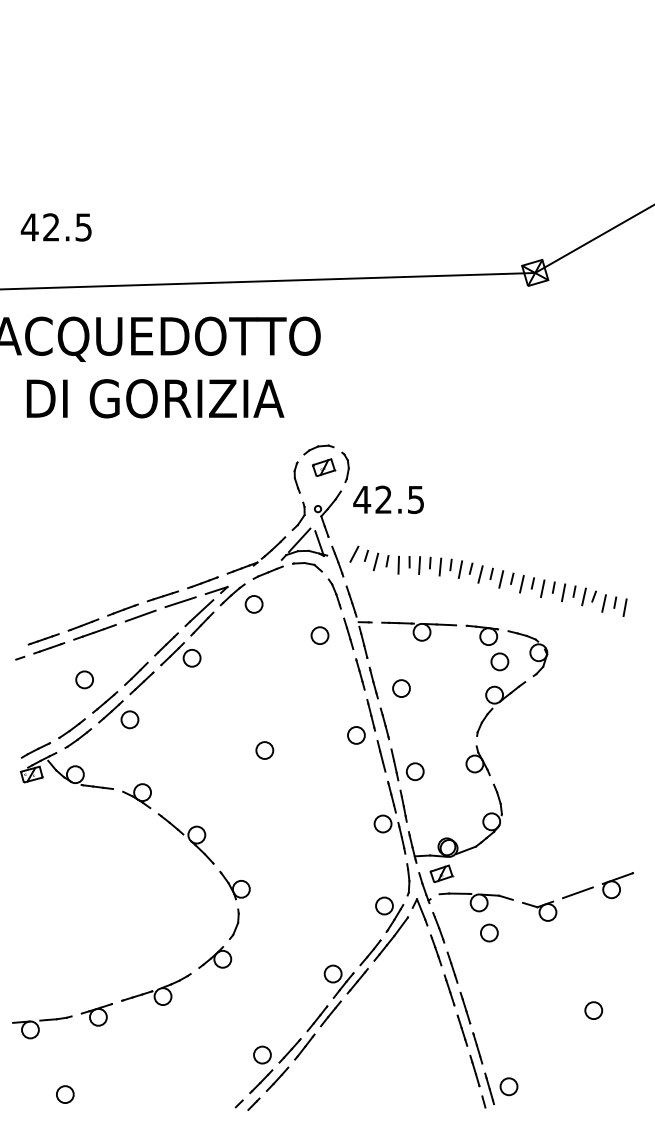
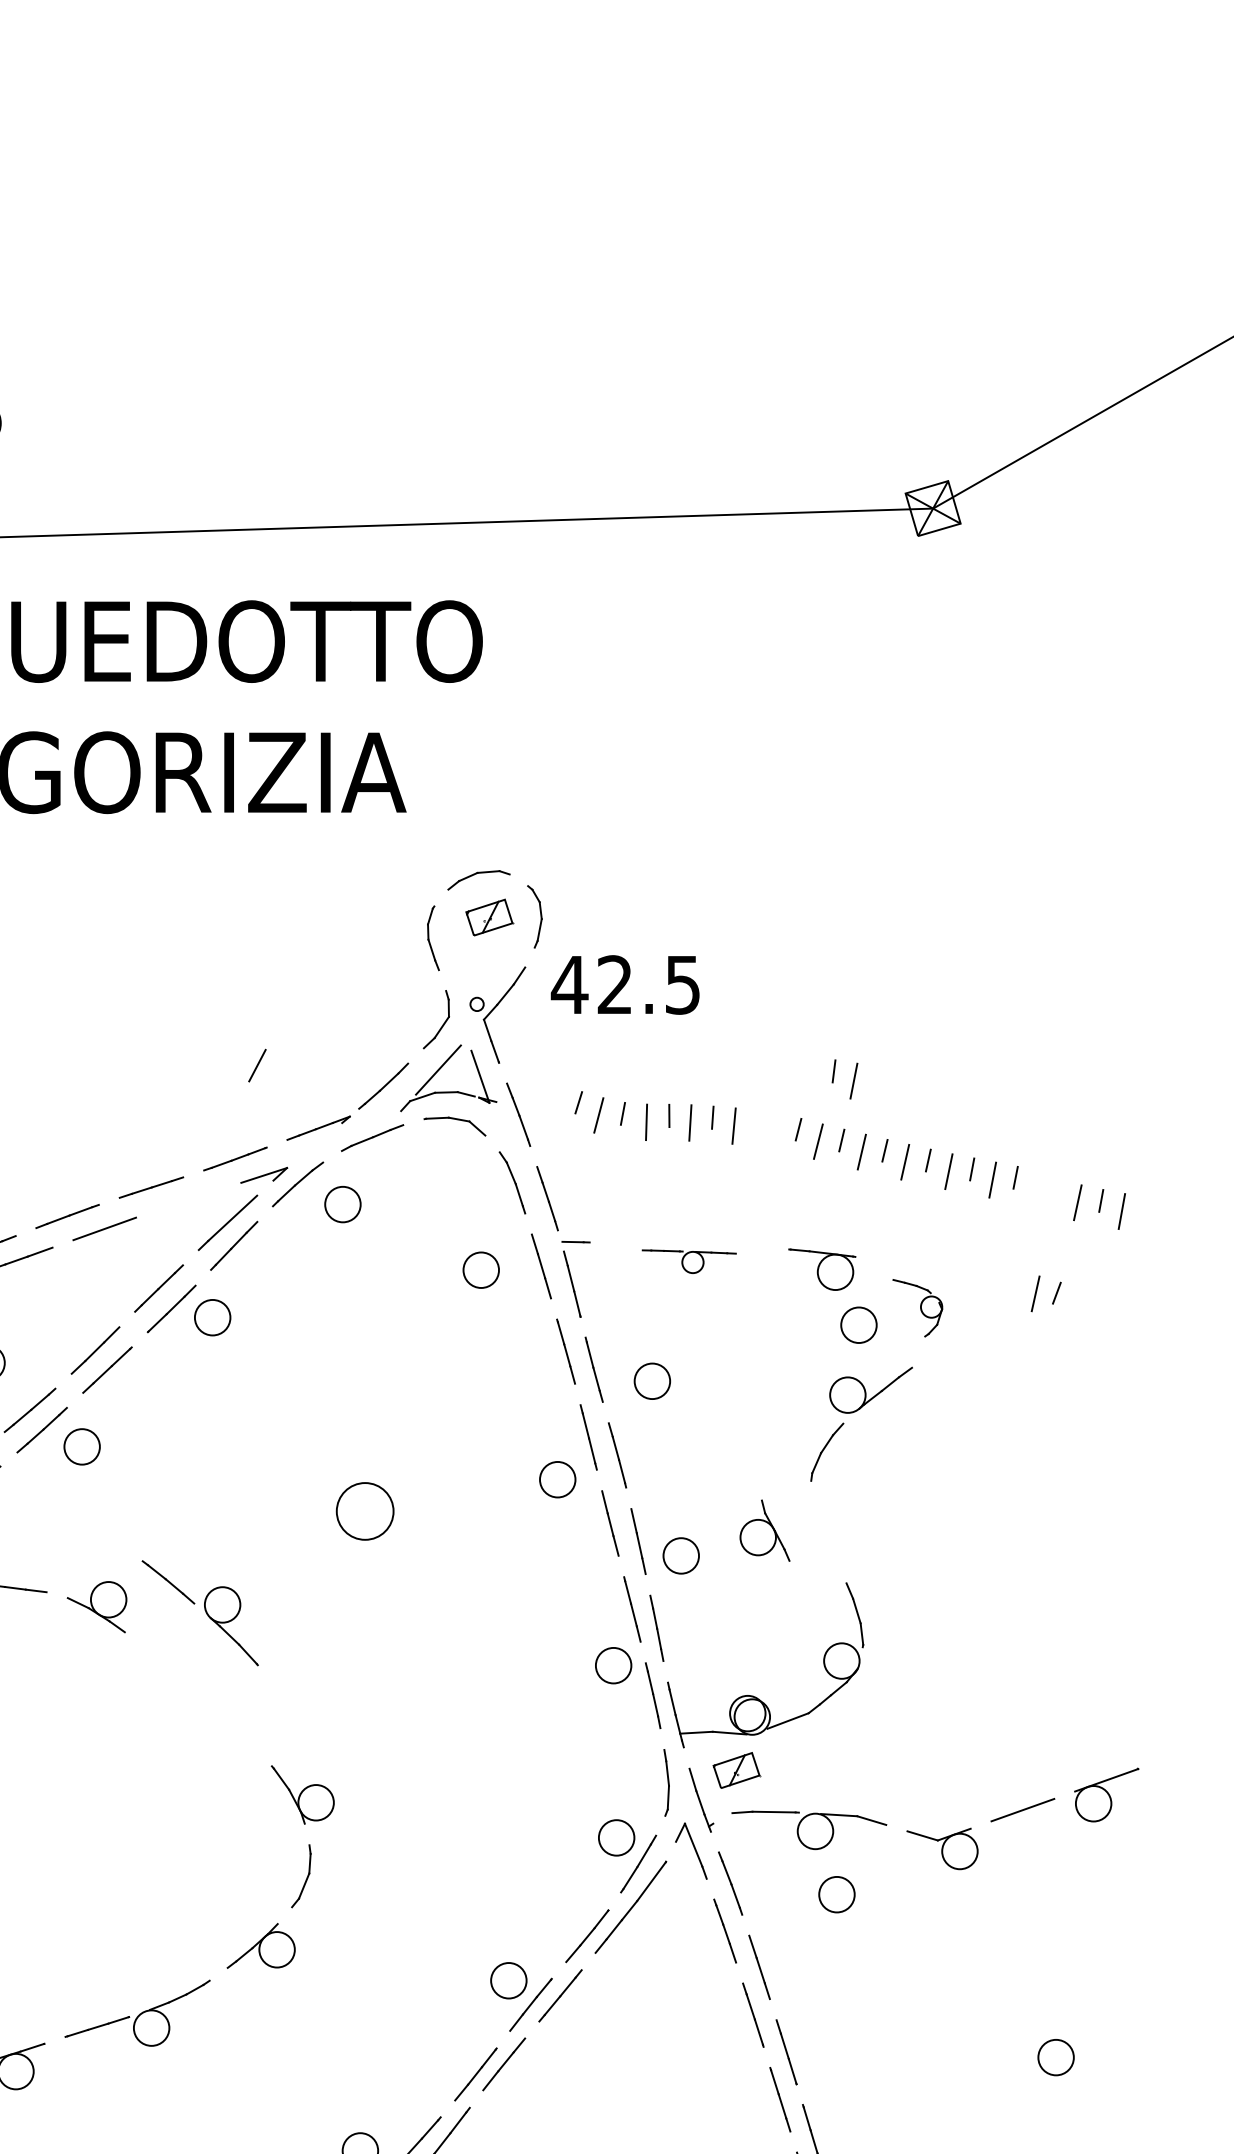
line: (354, 553) -> (257, 1064), moved
part: (455, 568) -> (843, 1078), moved
part: (588, 596) -> (1045, 1292), moved
line: (180, 602) -> (188, 1200), removed
part: (418, 631) -> (688, 1261), size x0.6
part: (527, 653) -> (916, 1307), size x0.6
part: (264, 750) -> (364, 1511), size x1.6
part: (477, 760) -> (763, 1530), moved
part: (185, 838) -> (198, 1612), moved

